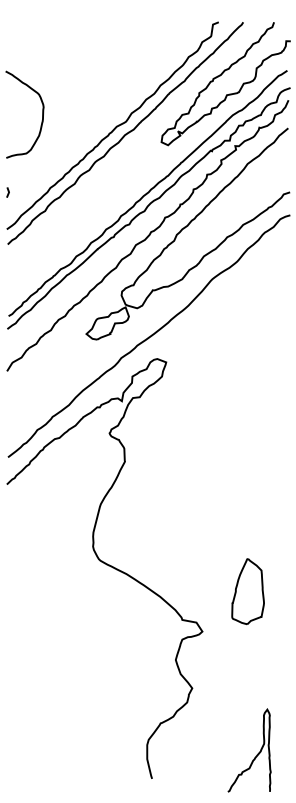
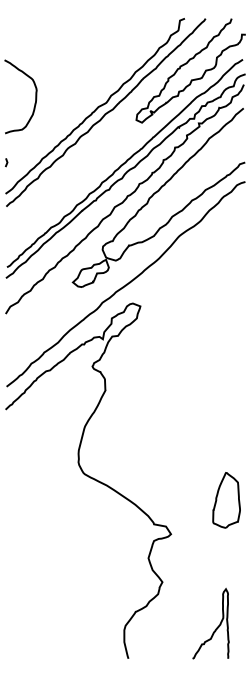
part: (247, 591) -> (226, 500), moved
curve: (256, 754) -> (216, 627), moved

